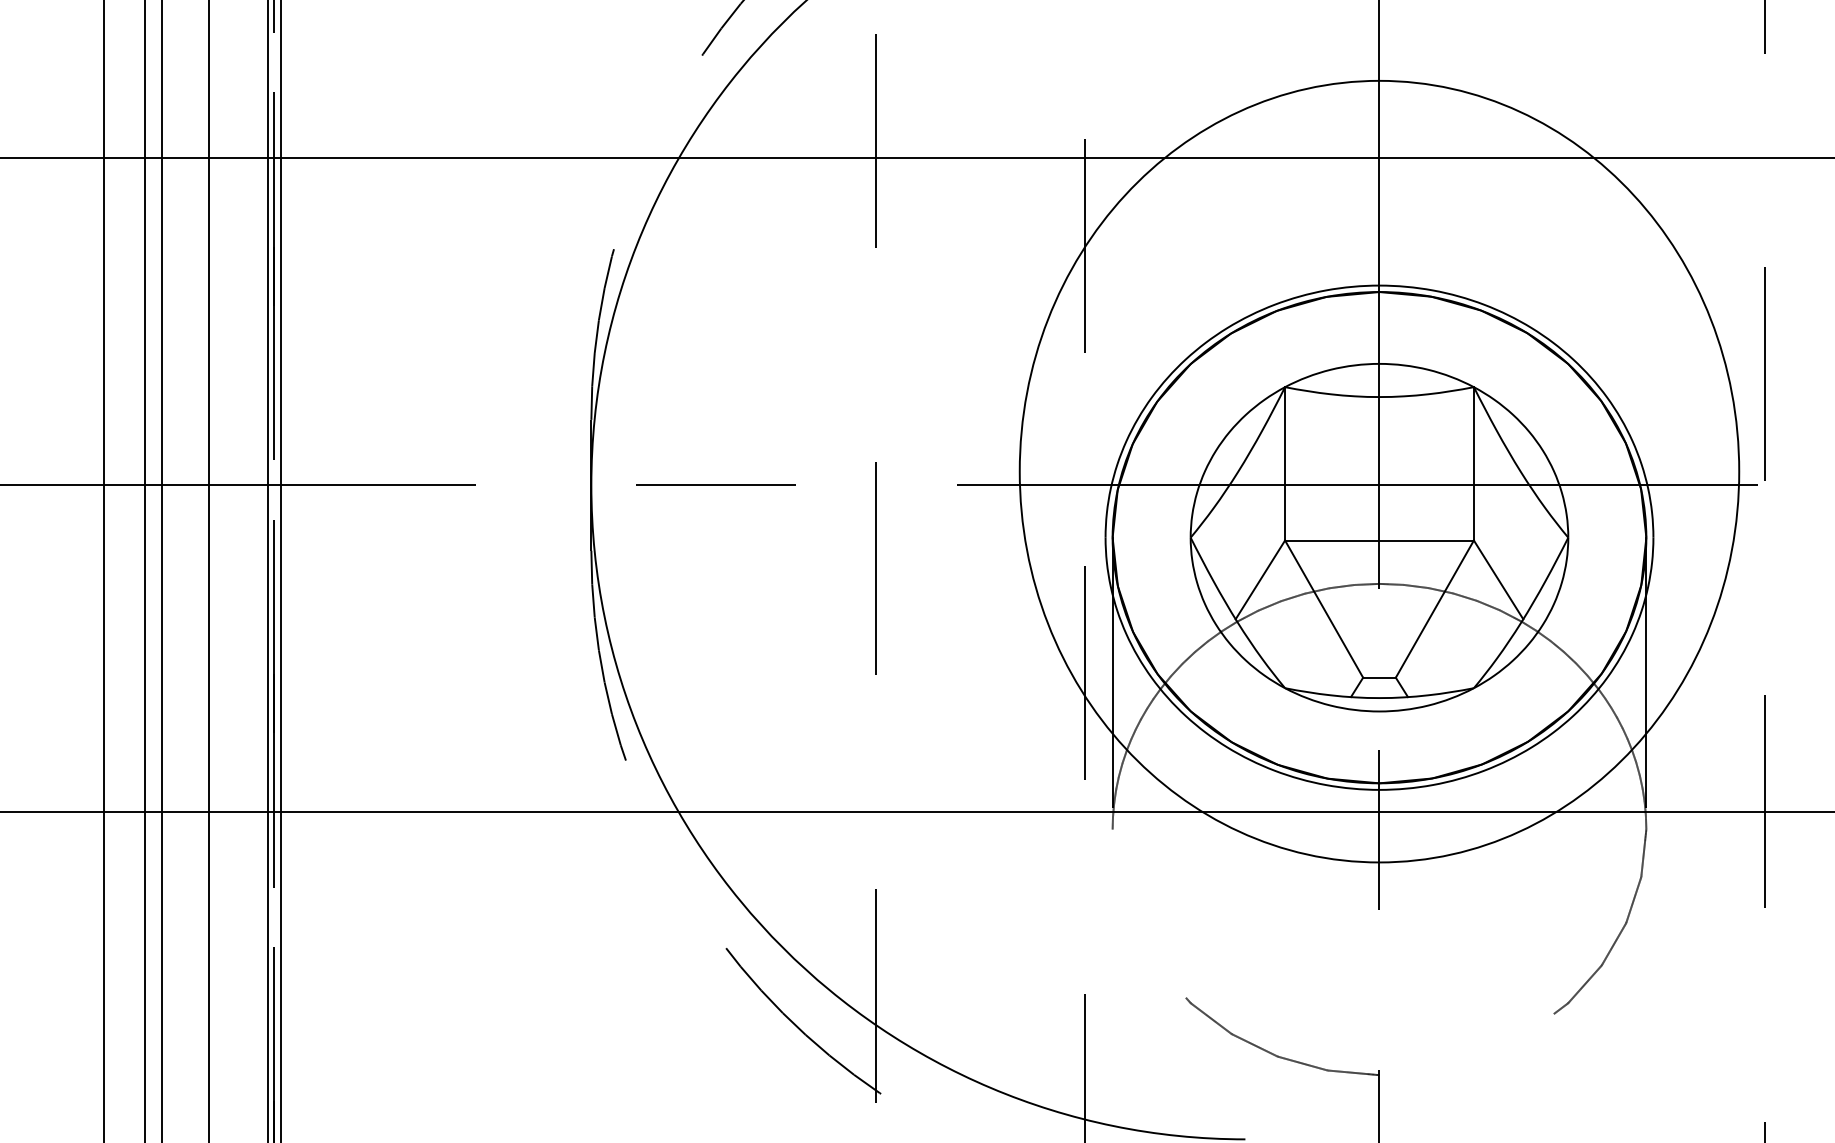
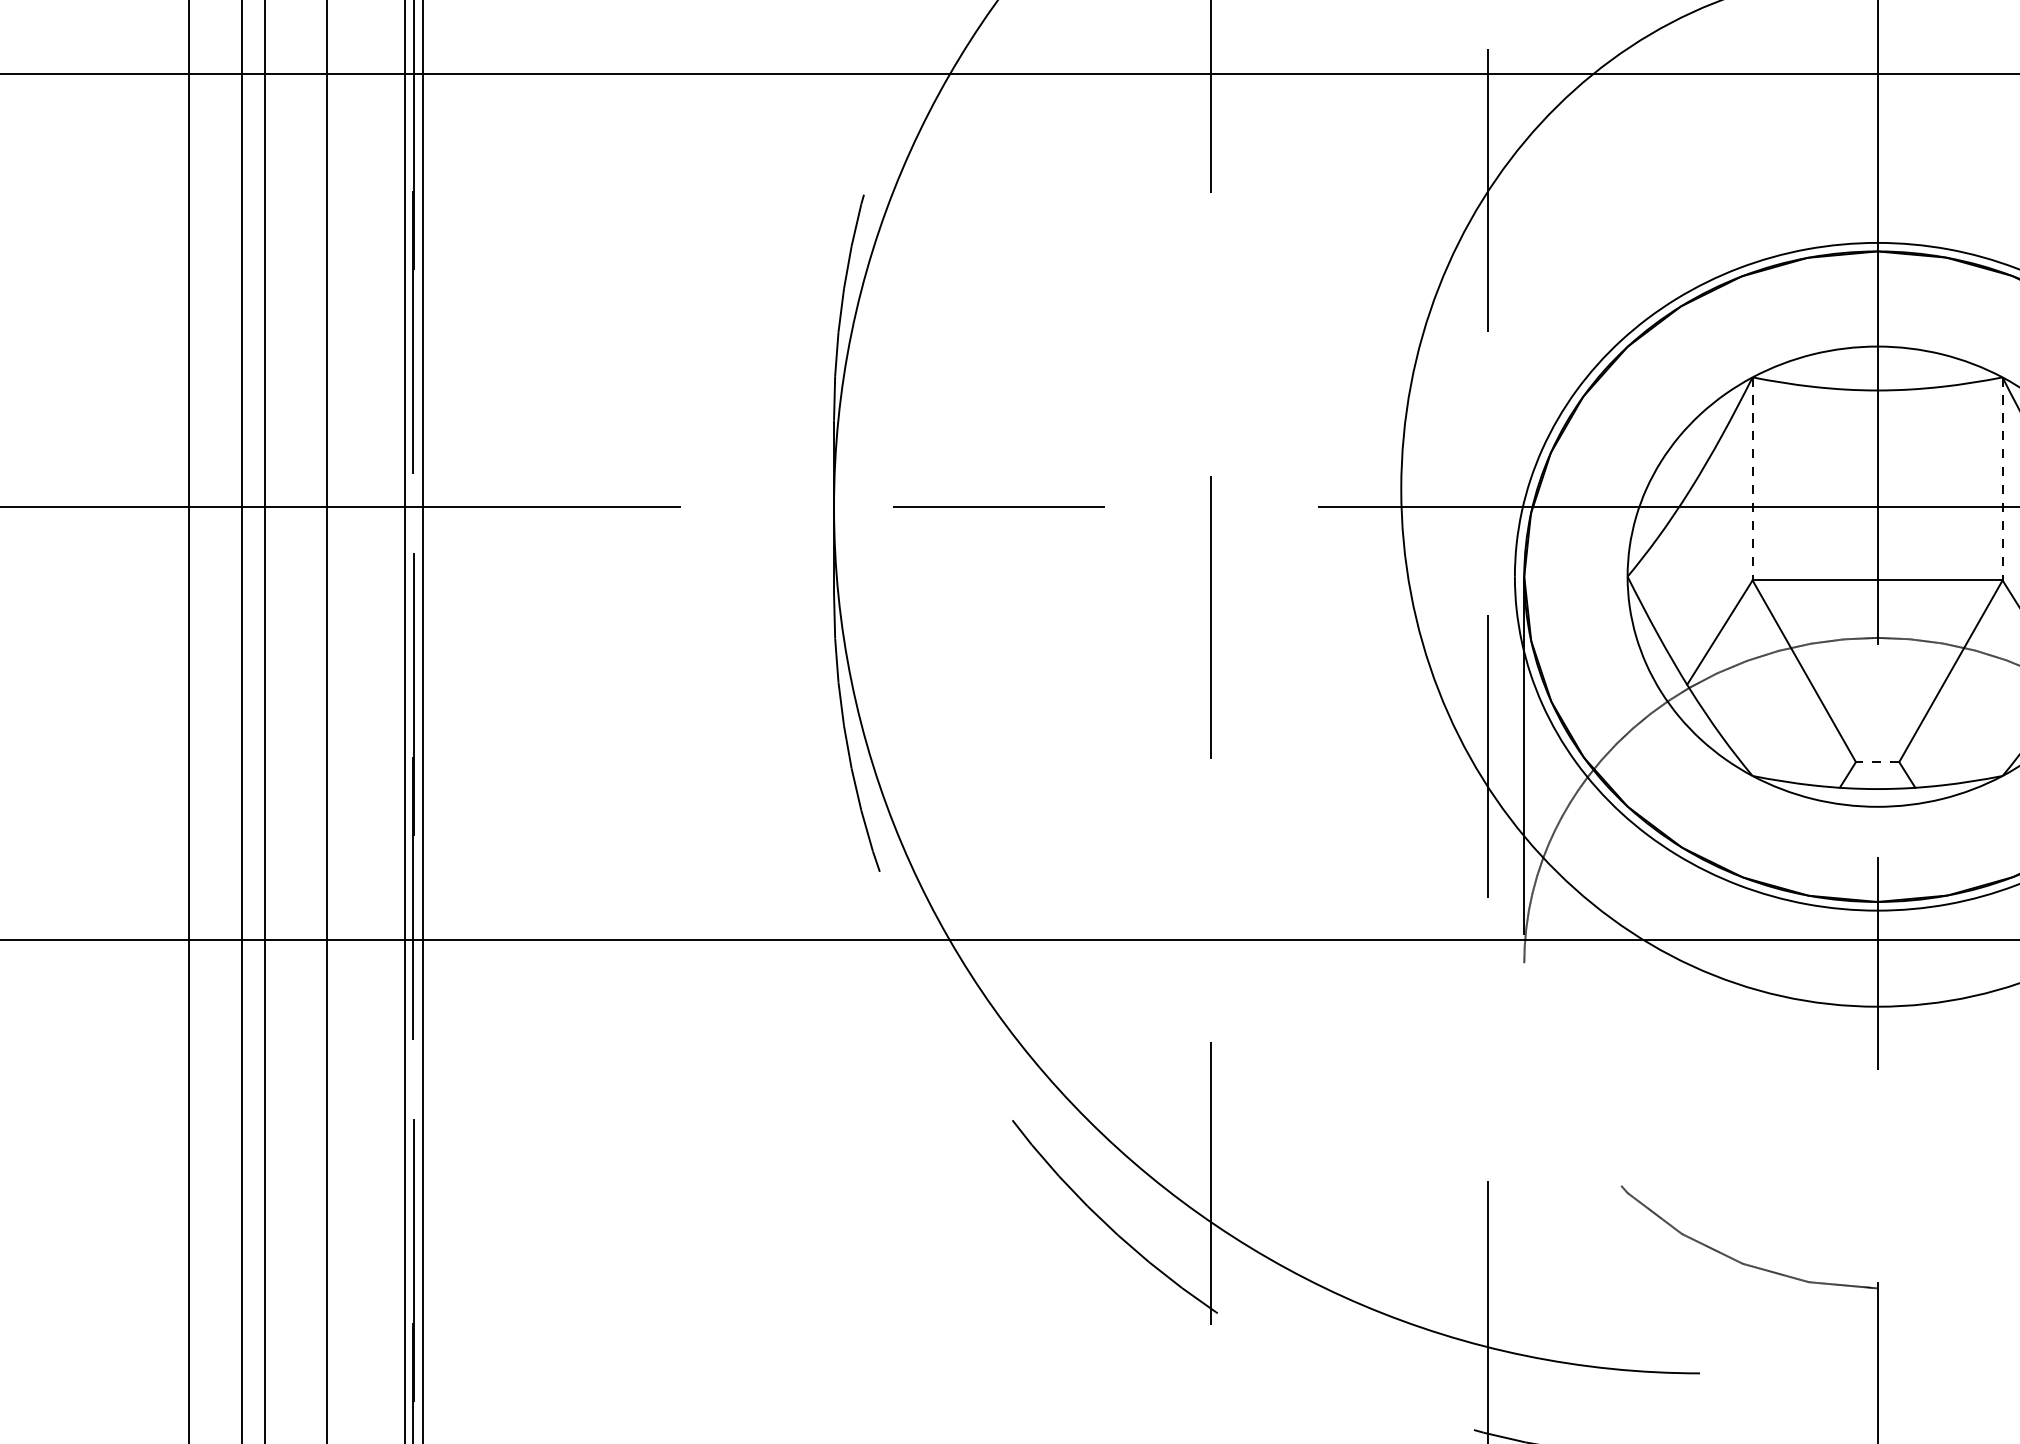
line: (1285, 463) -> (1753, 478), solid -> dashed
line: (1473, 463) -> (2002, 478), solid -> dashed
line: (1379, 677) -> (1877, 761), solid -> dashed

